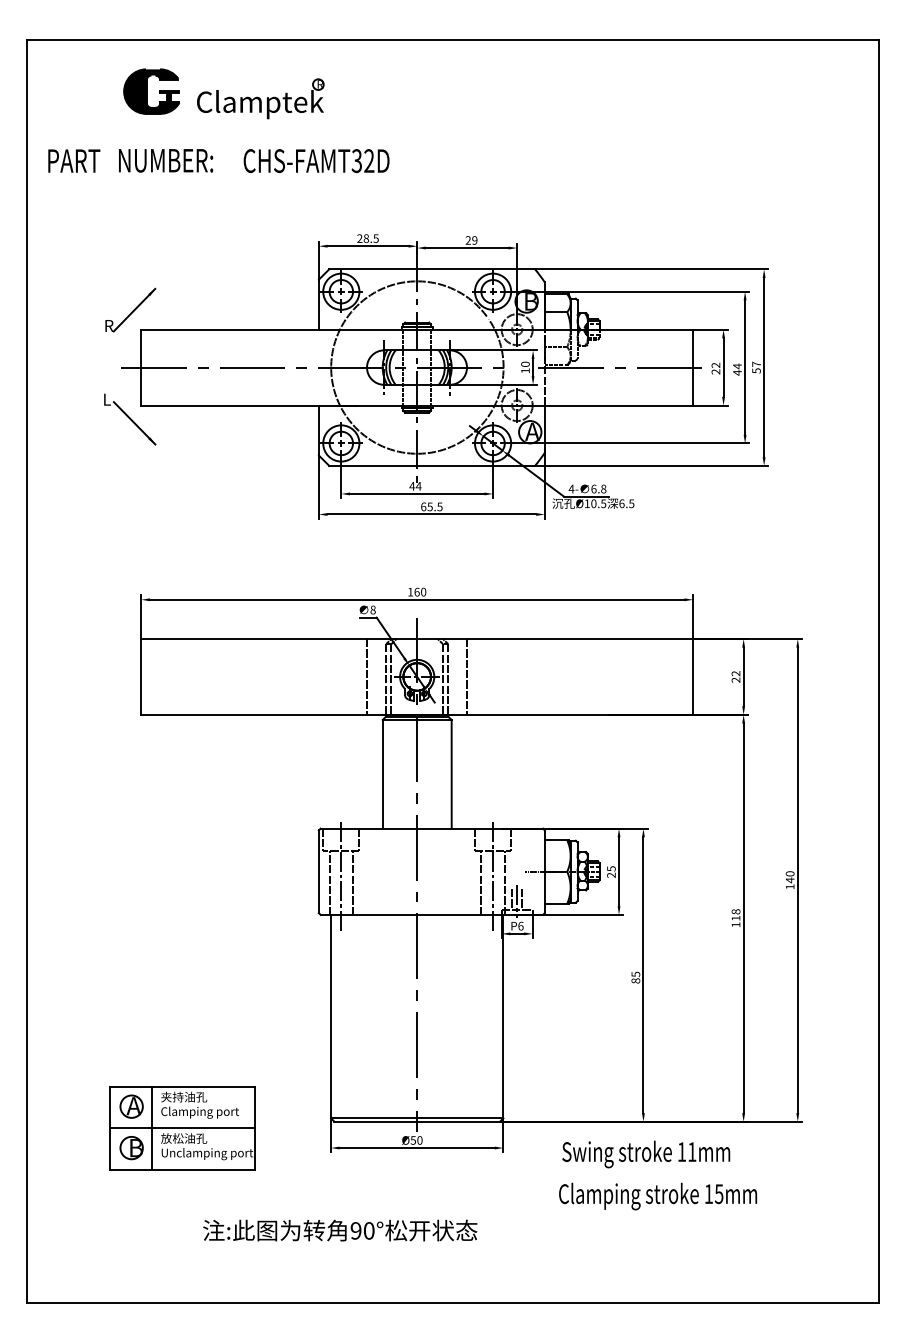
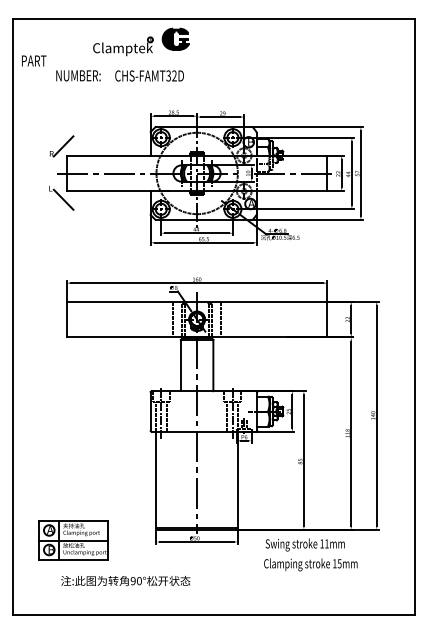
part: (151, 90) -> (175, 38), moved
text: (74, 160) -> (34, 60), moved
part: (182, 1127) -> (73, 540), moved
text: (339, 1229) -> (125, 580), moved

